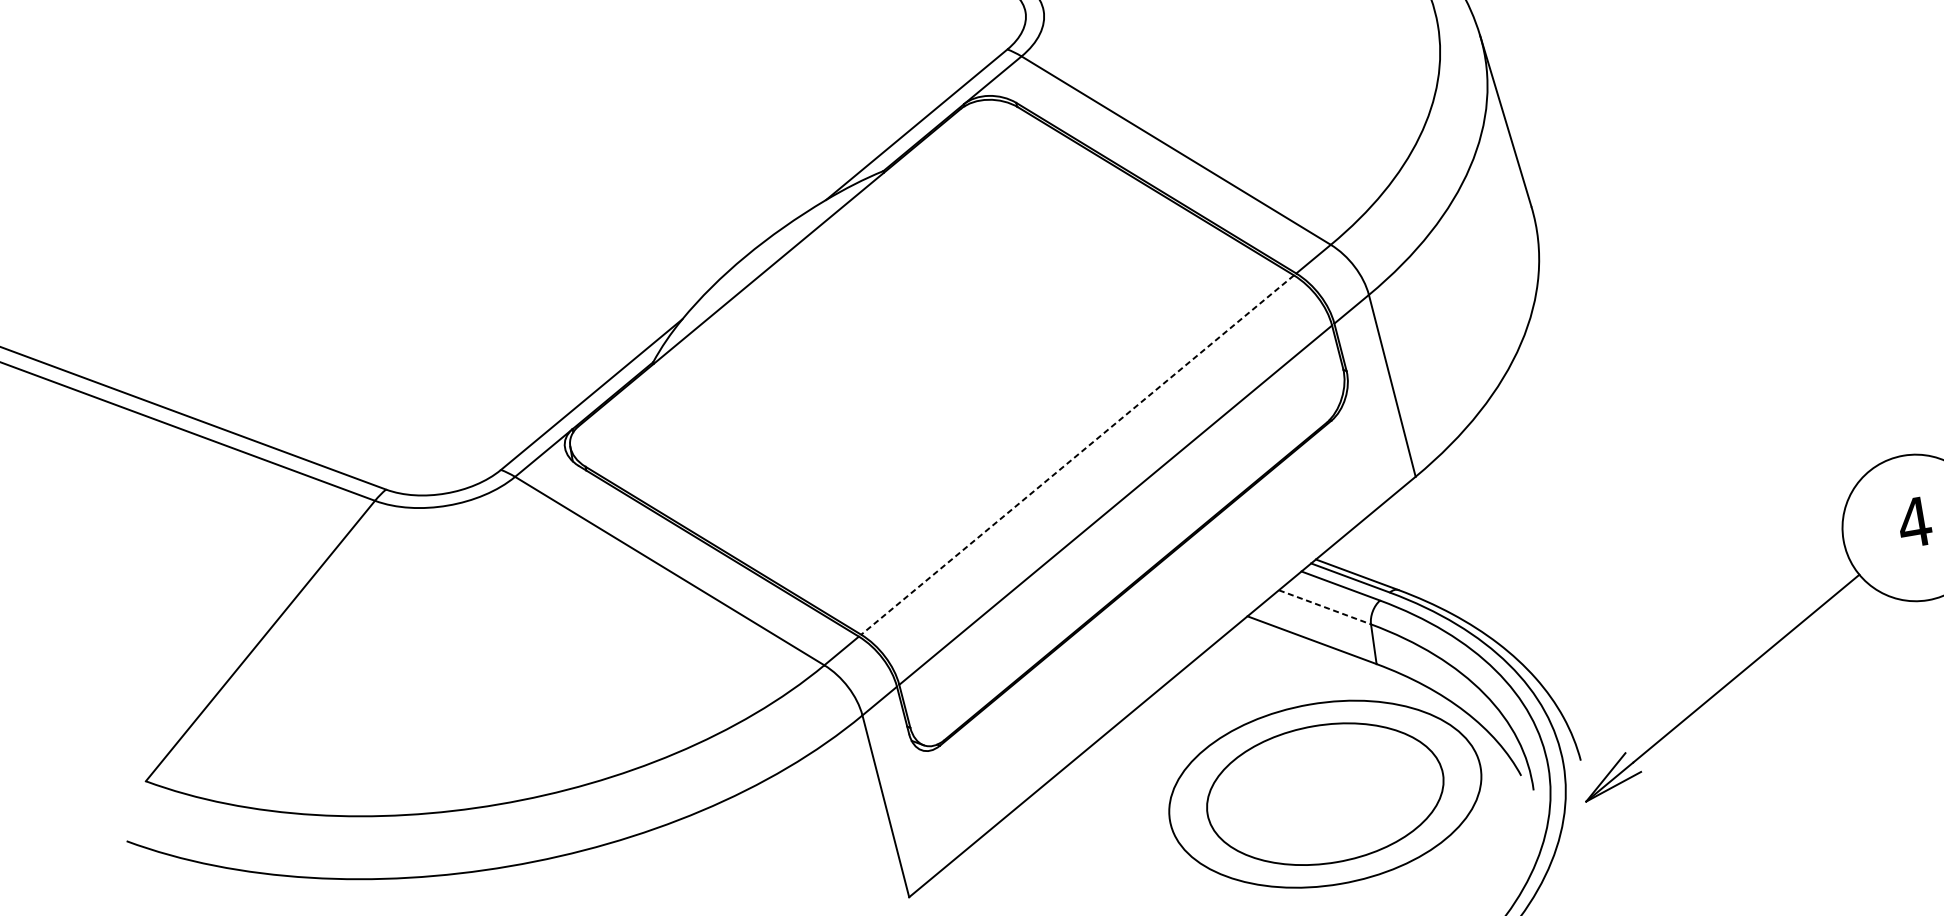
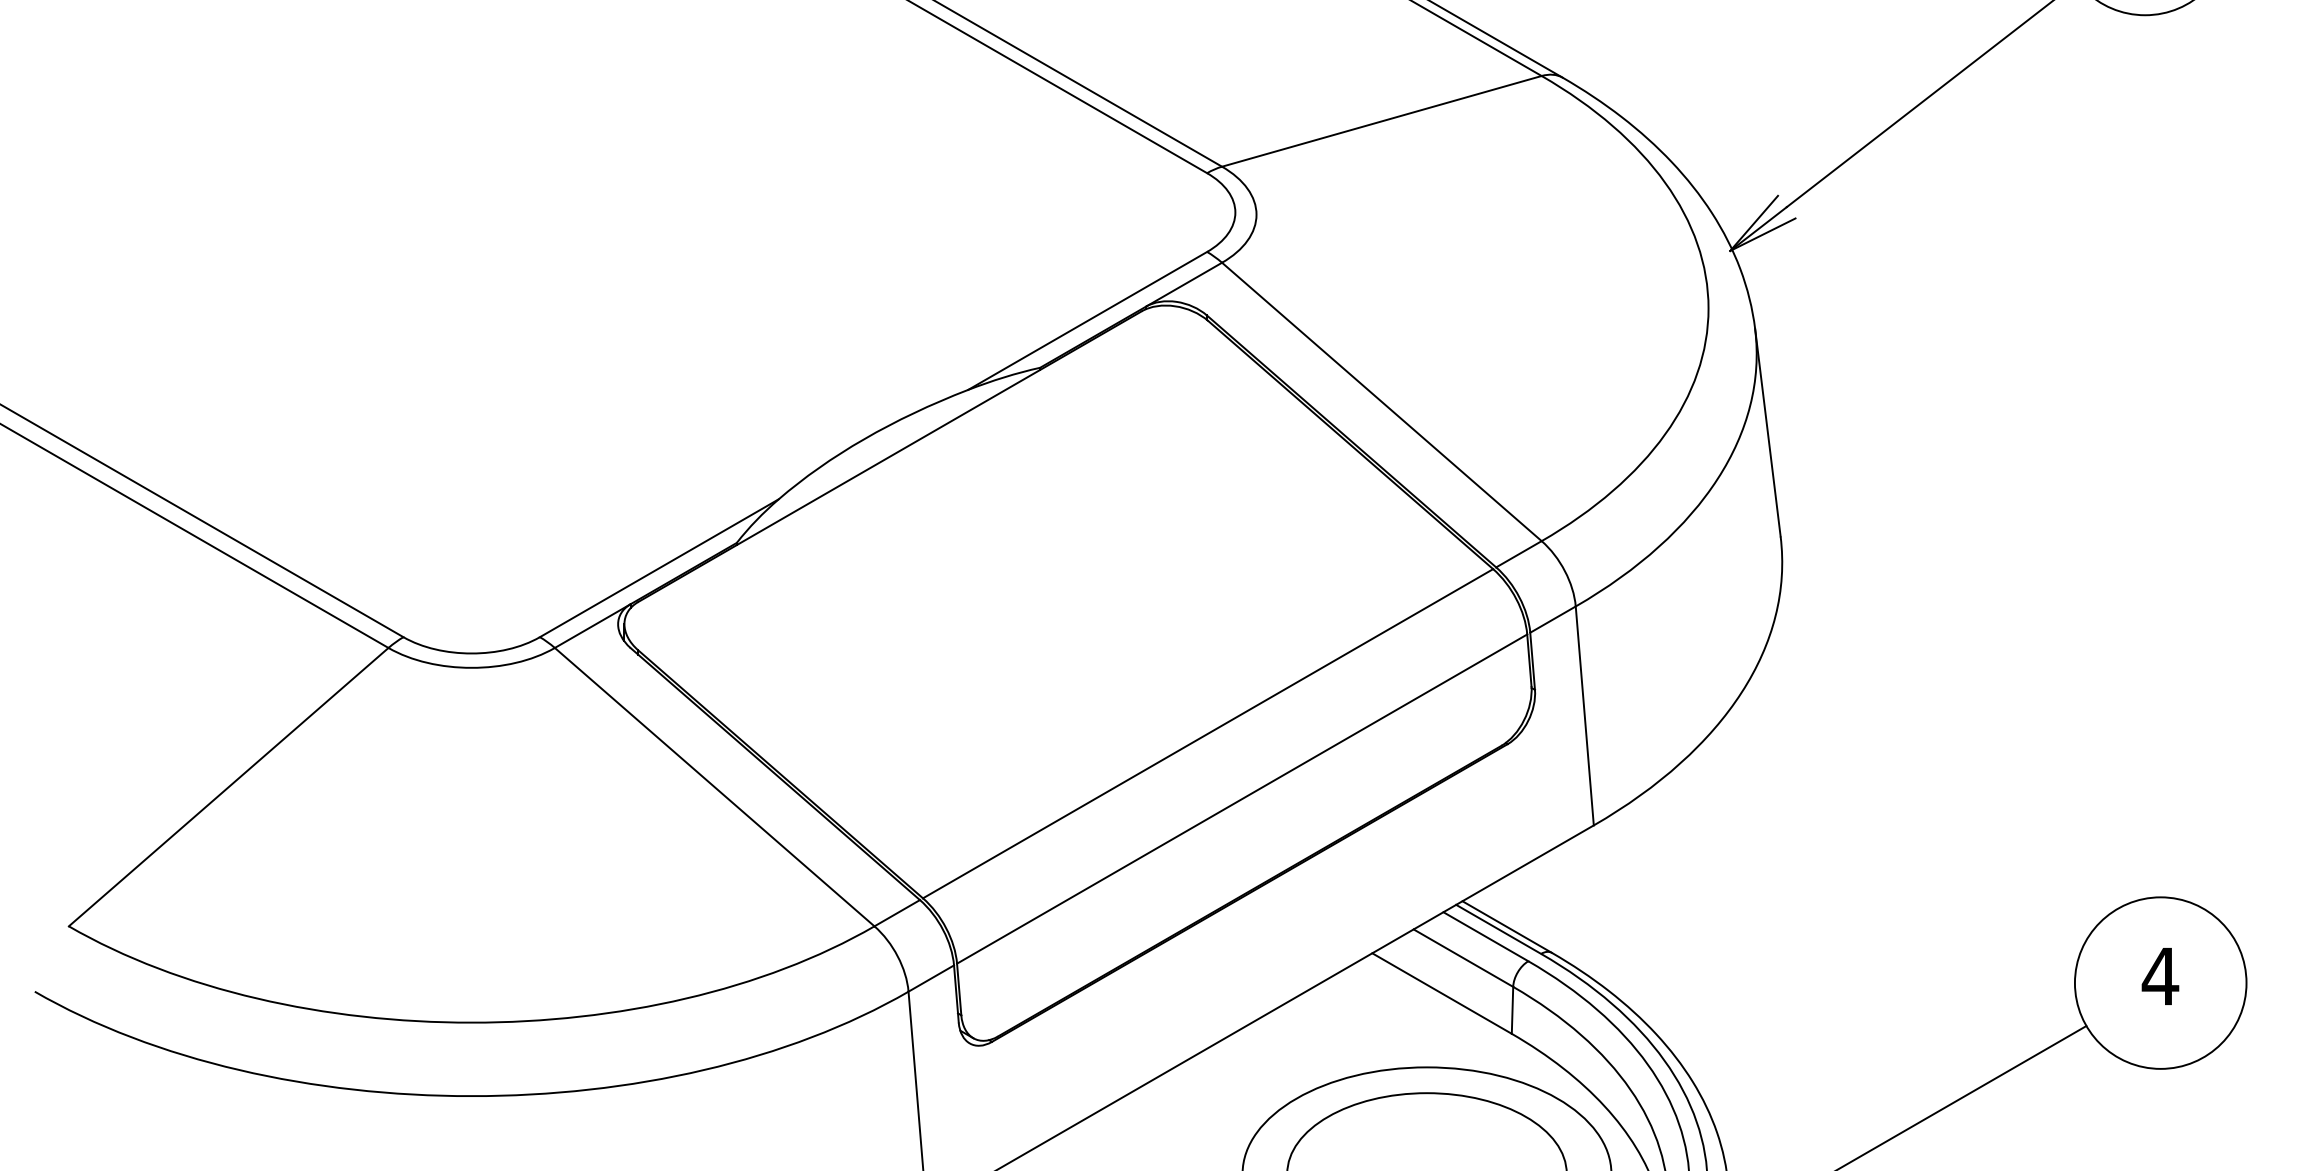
line: (1077, 454) -> (1207, 733), dashed -> solid
line: (1325, 607) -> (1463, 958), dashed -> solid

